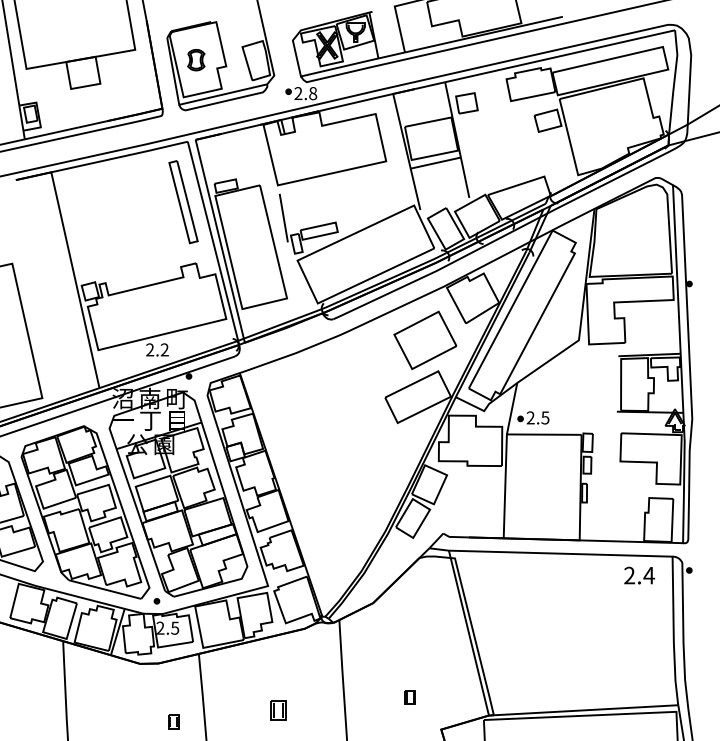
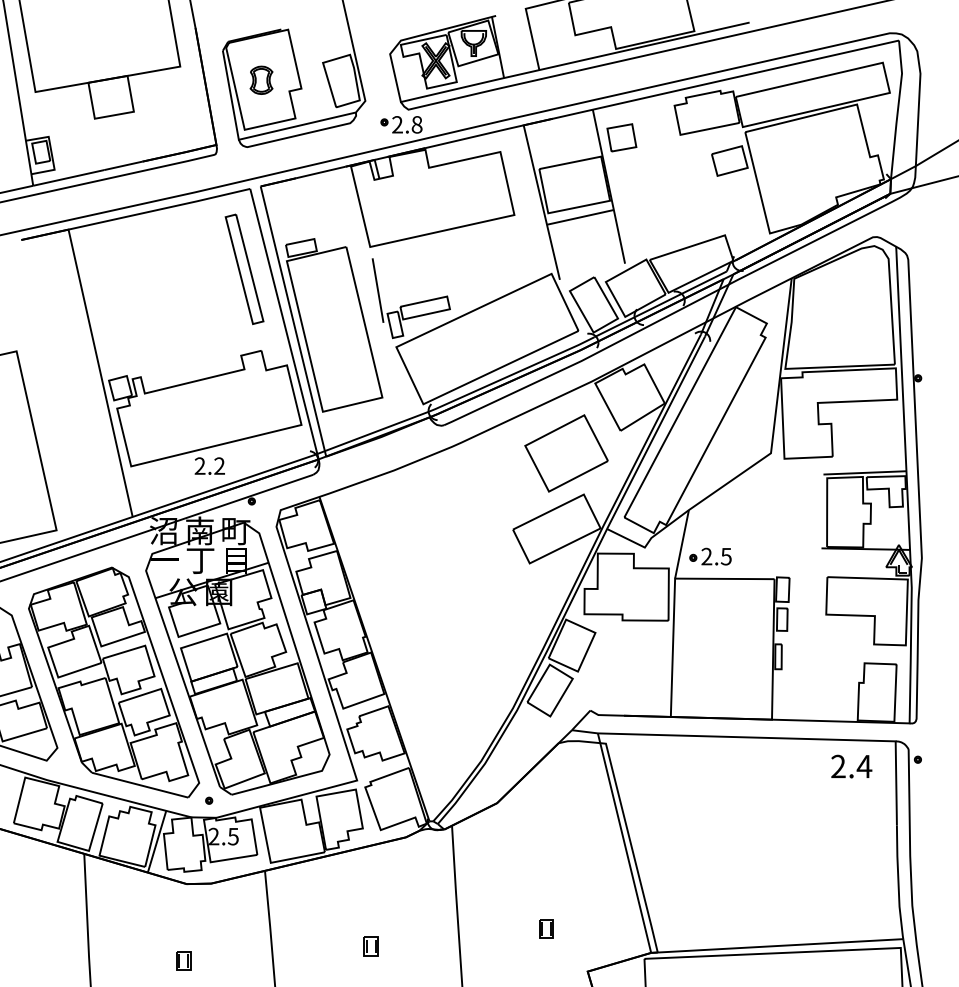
part: (278, 710) -> (370, 946), size x0.71
part: (173, 721) -> (183, 960), moved

